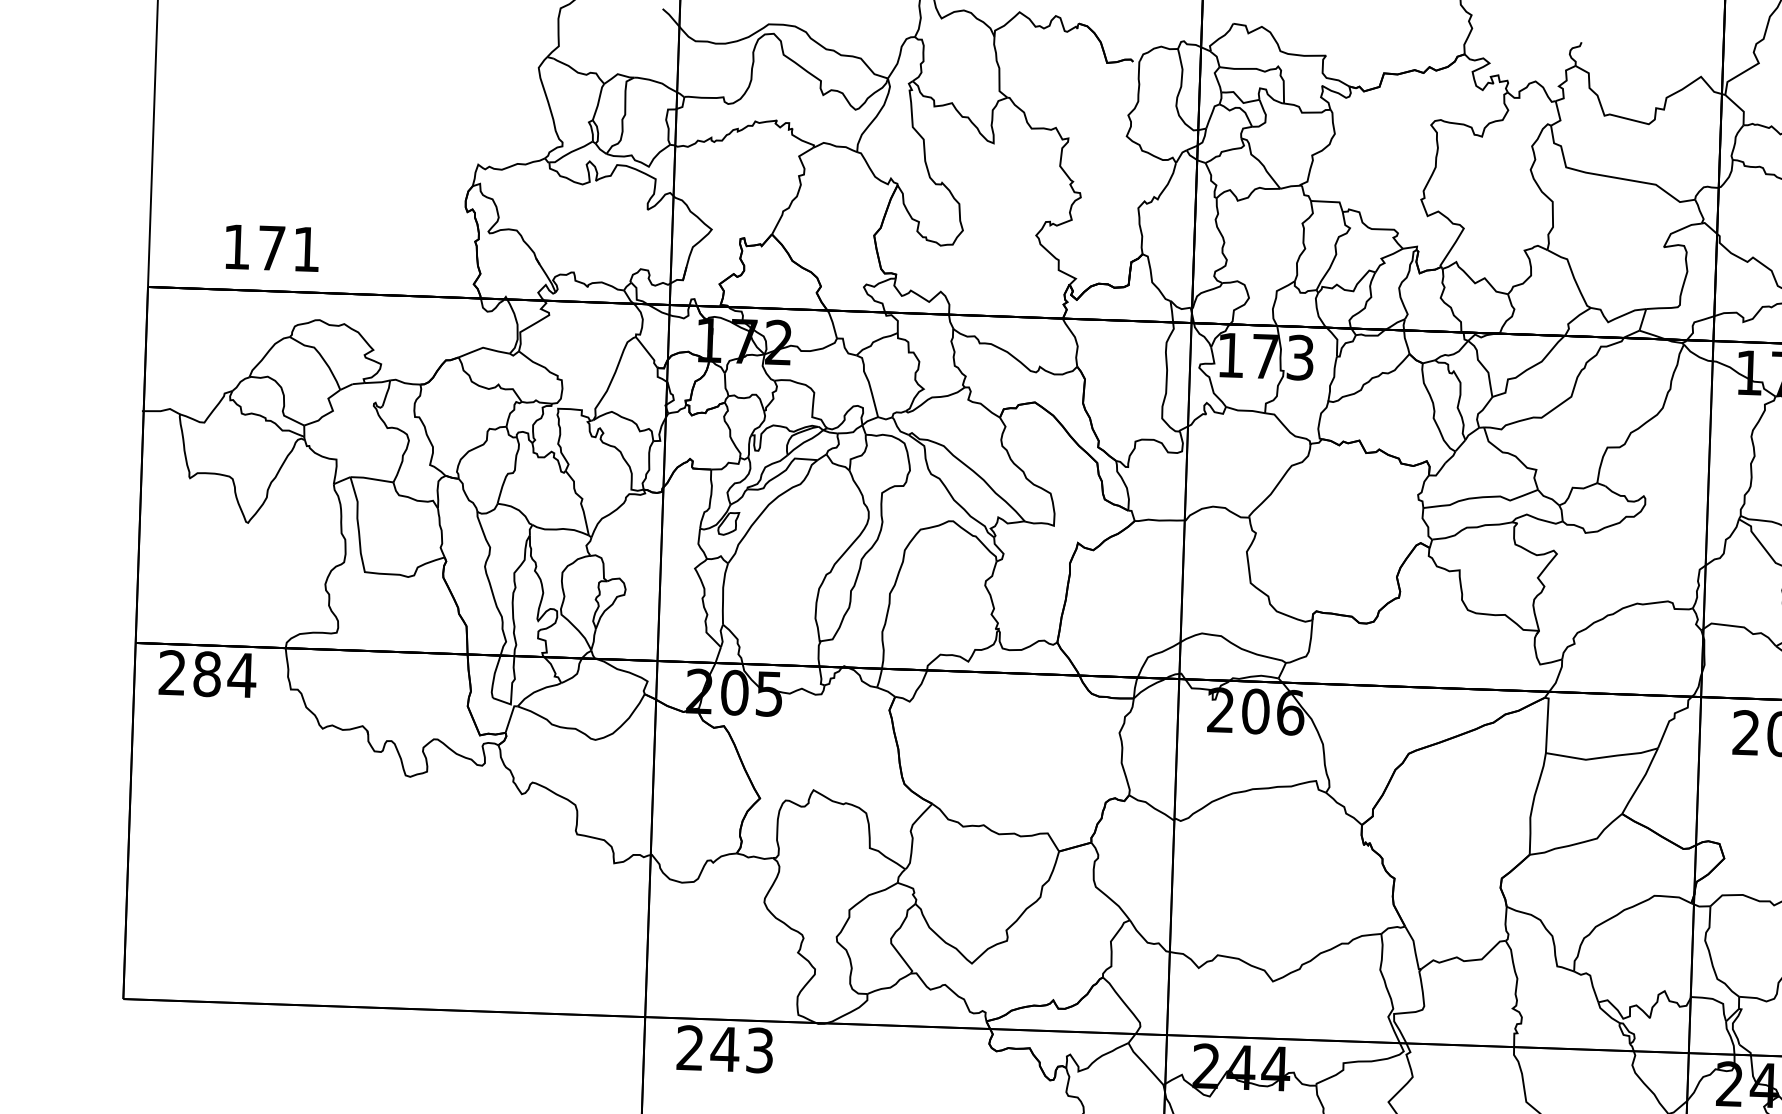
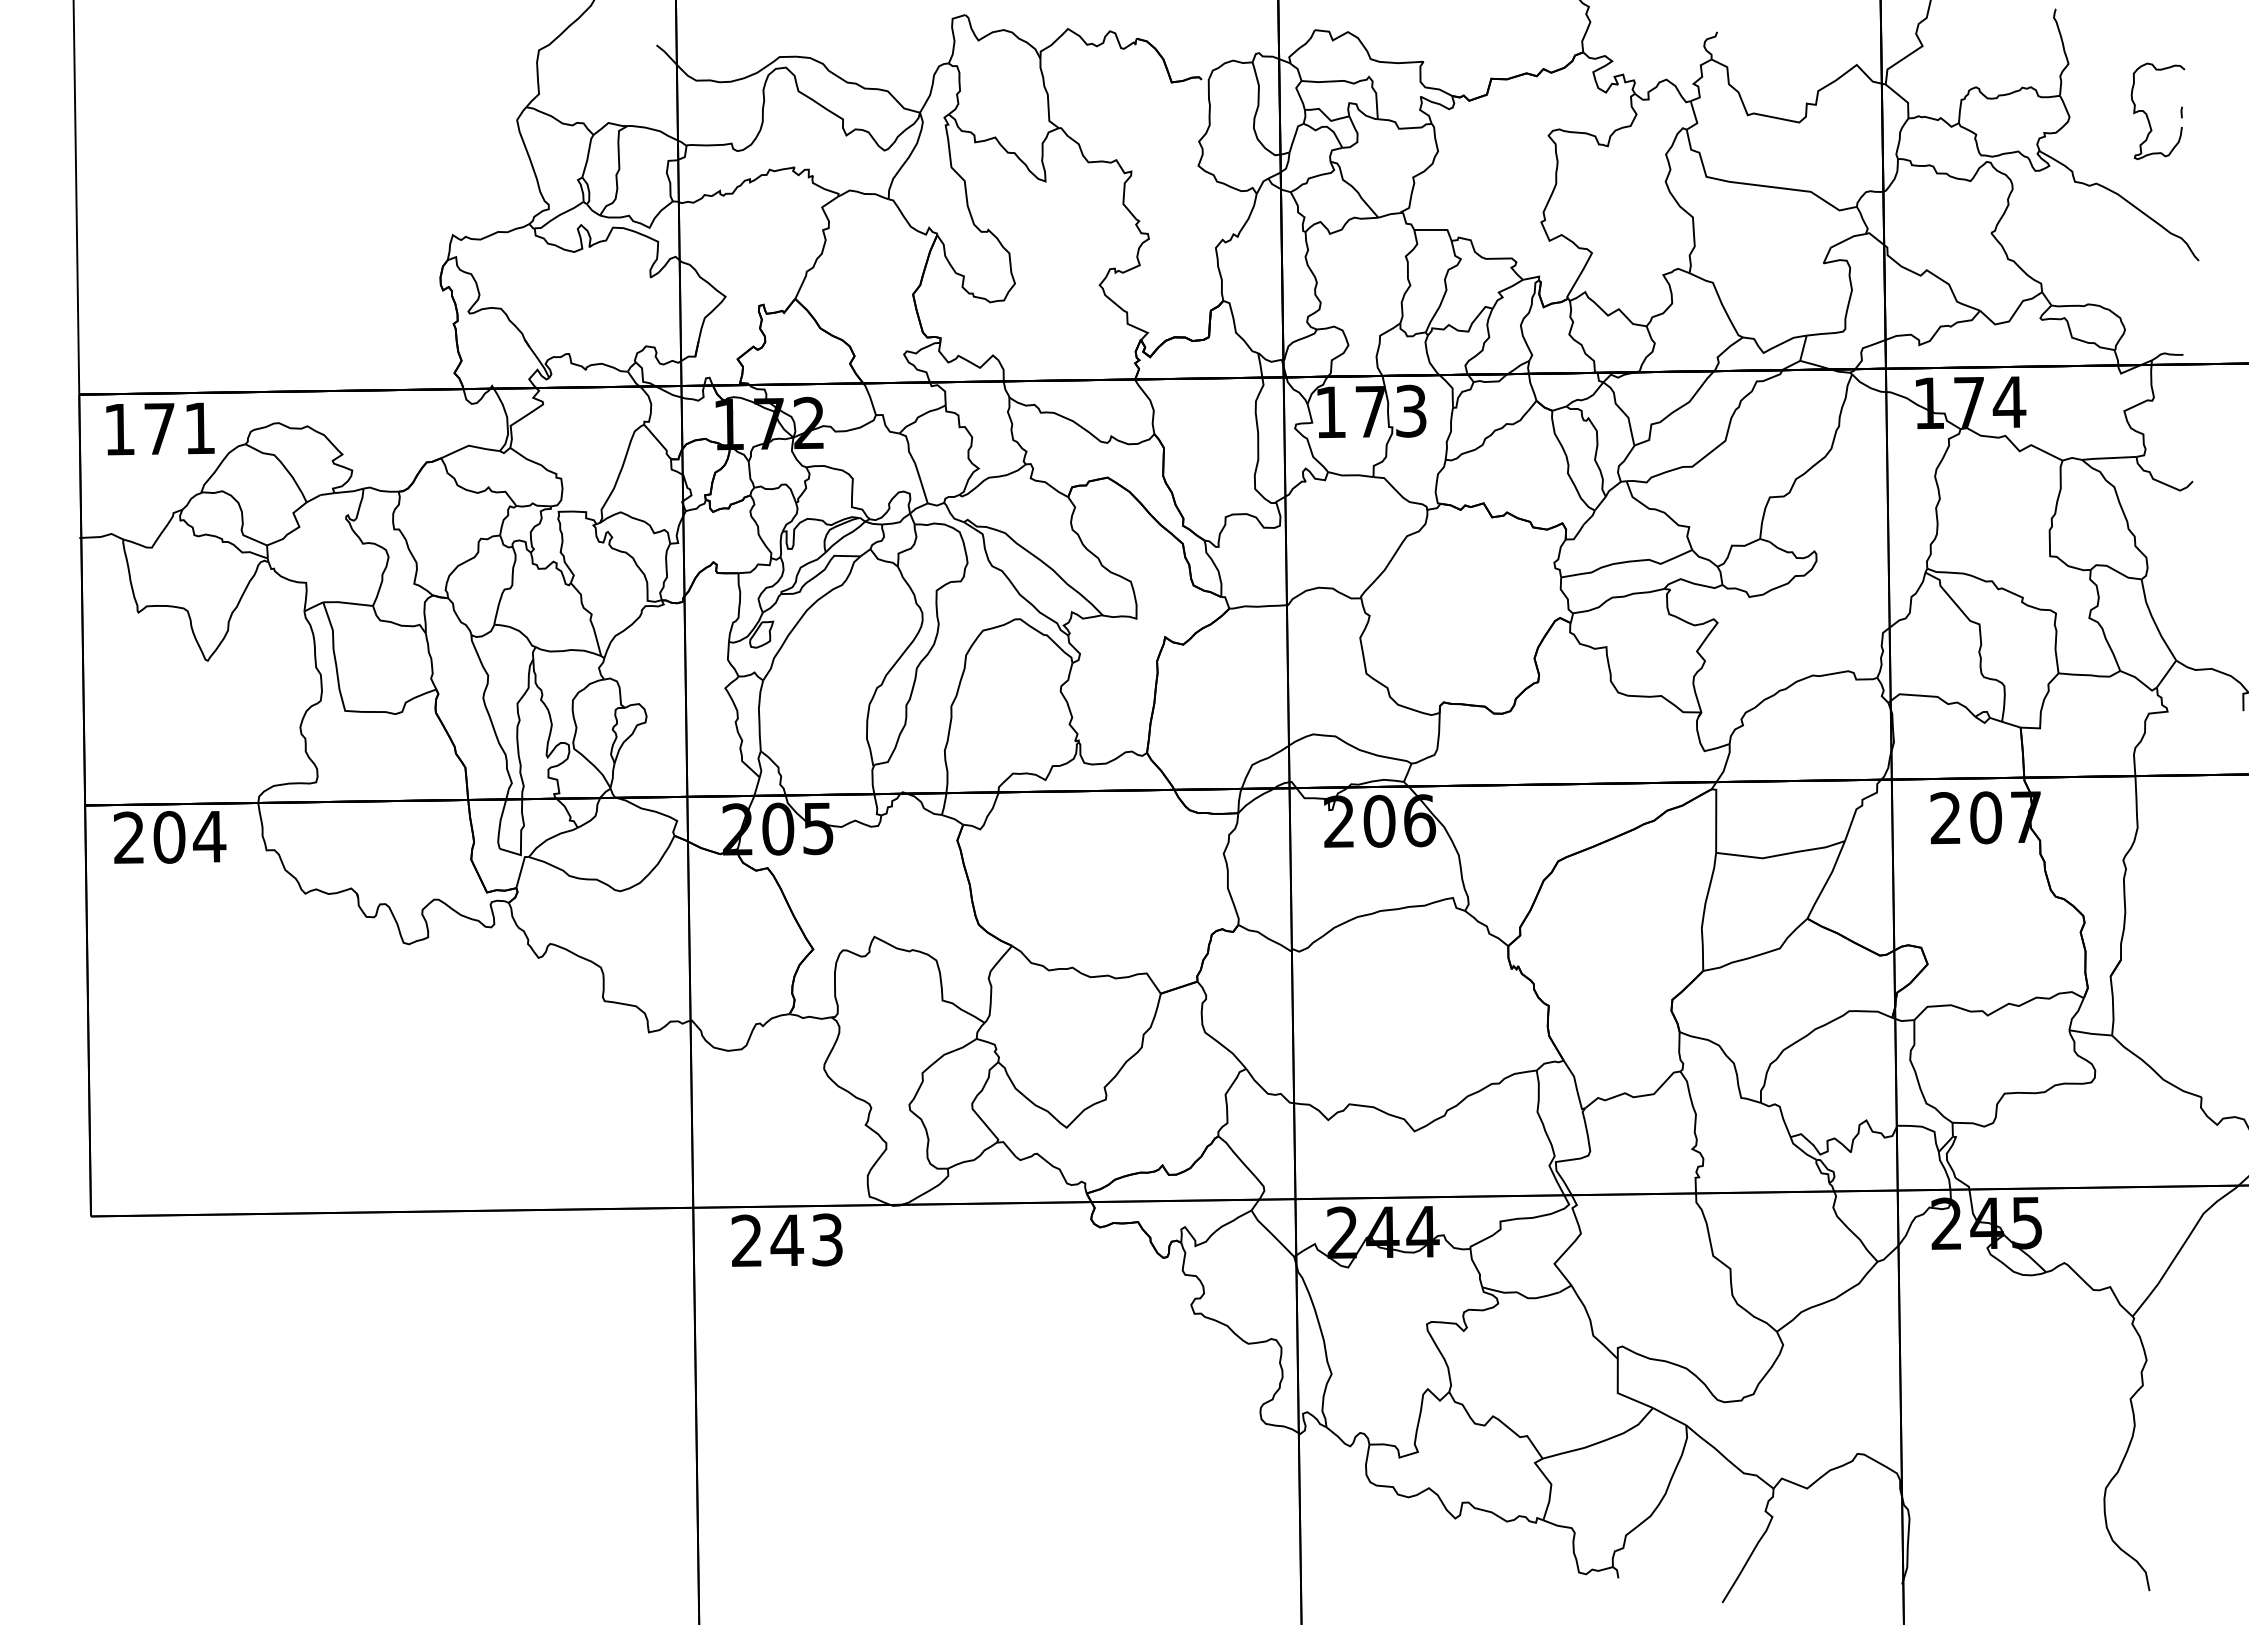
text: (272, 247) -> (160, 428), moved
text: (207, 674) -> (169, 837), 284 -> 204

